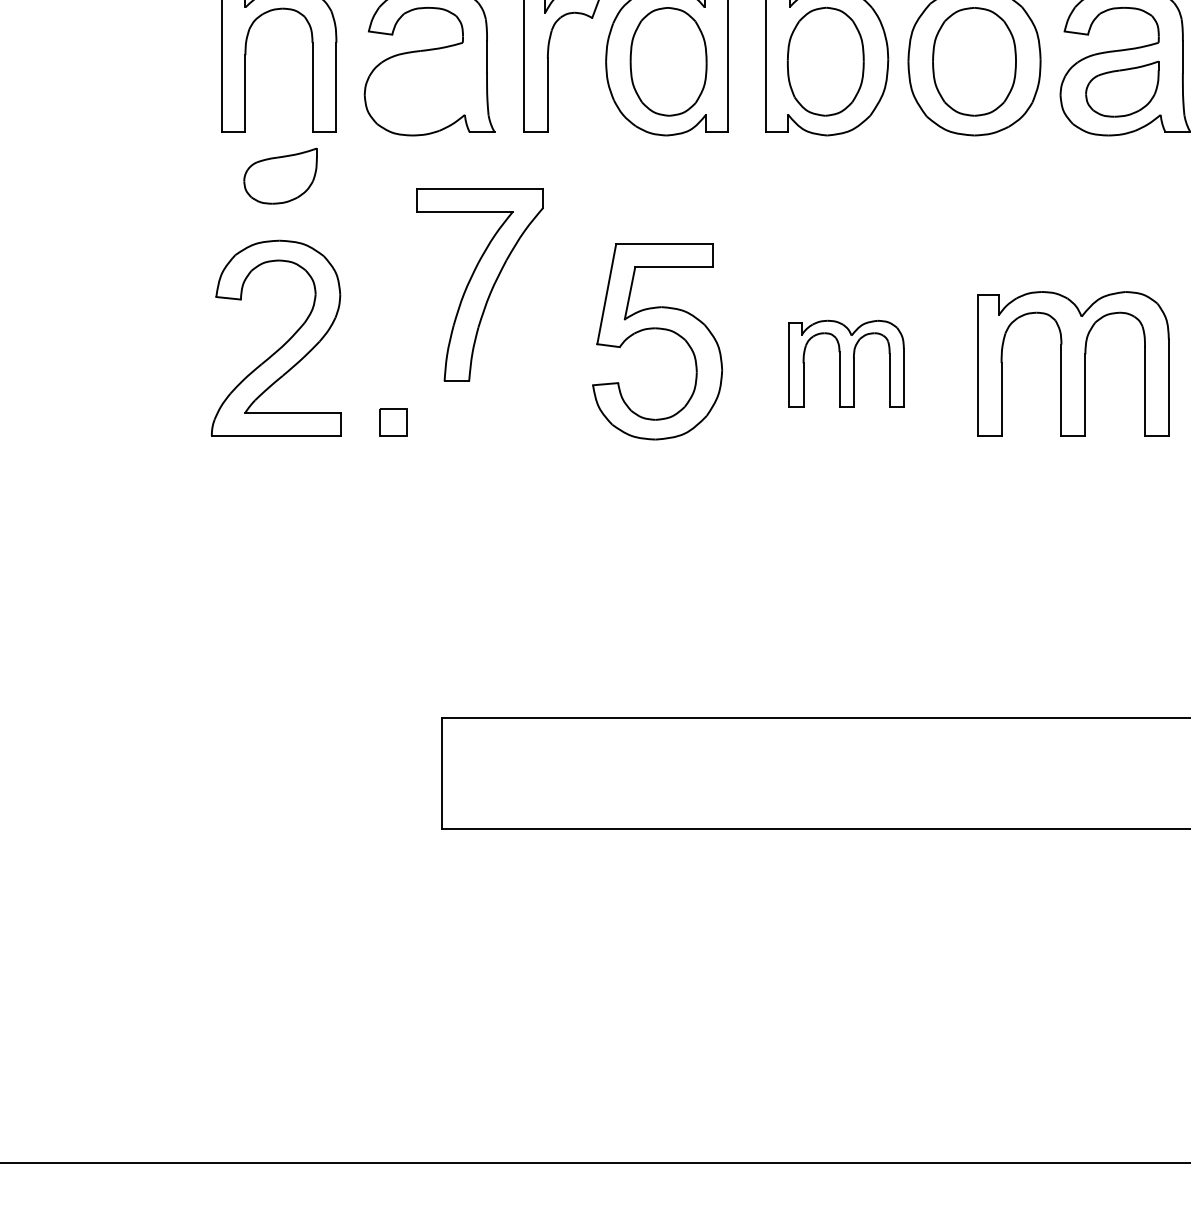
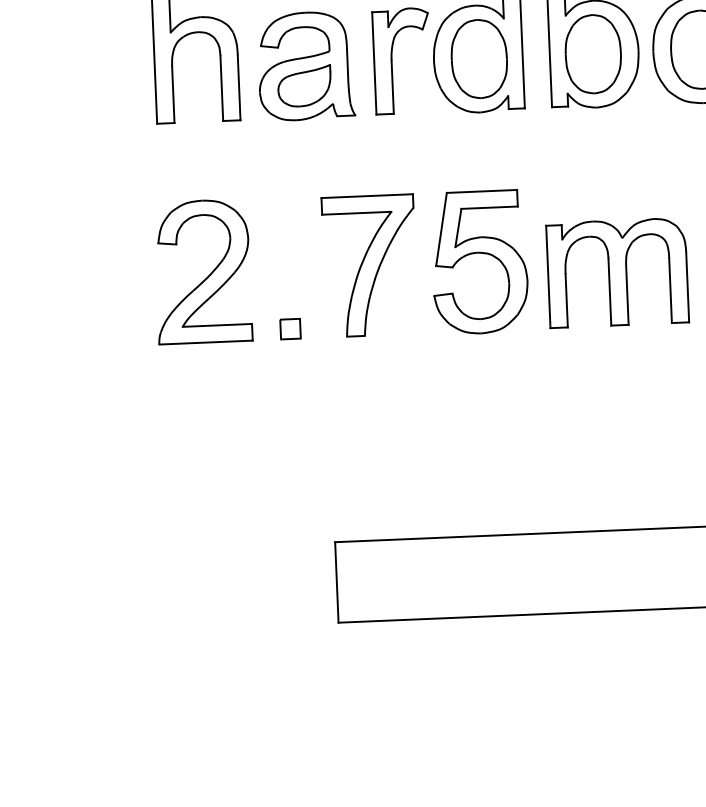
part: (280, 175) -> (304, 85), moved
part: (479, 284) -> (369, 265), moved
part: (846, 363) -> (617, 272), size x1.67

